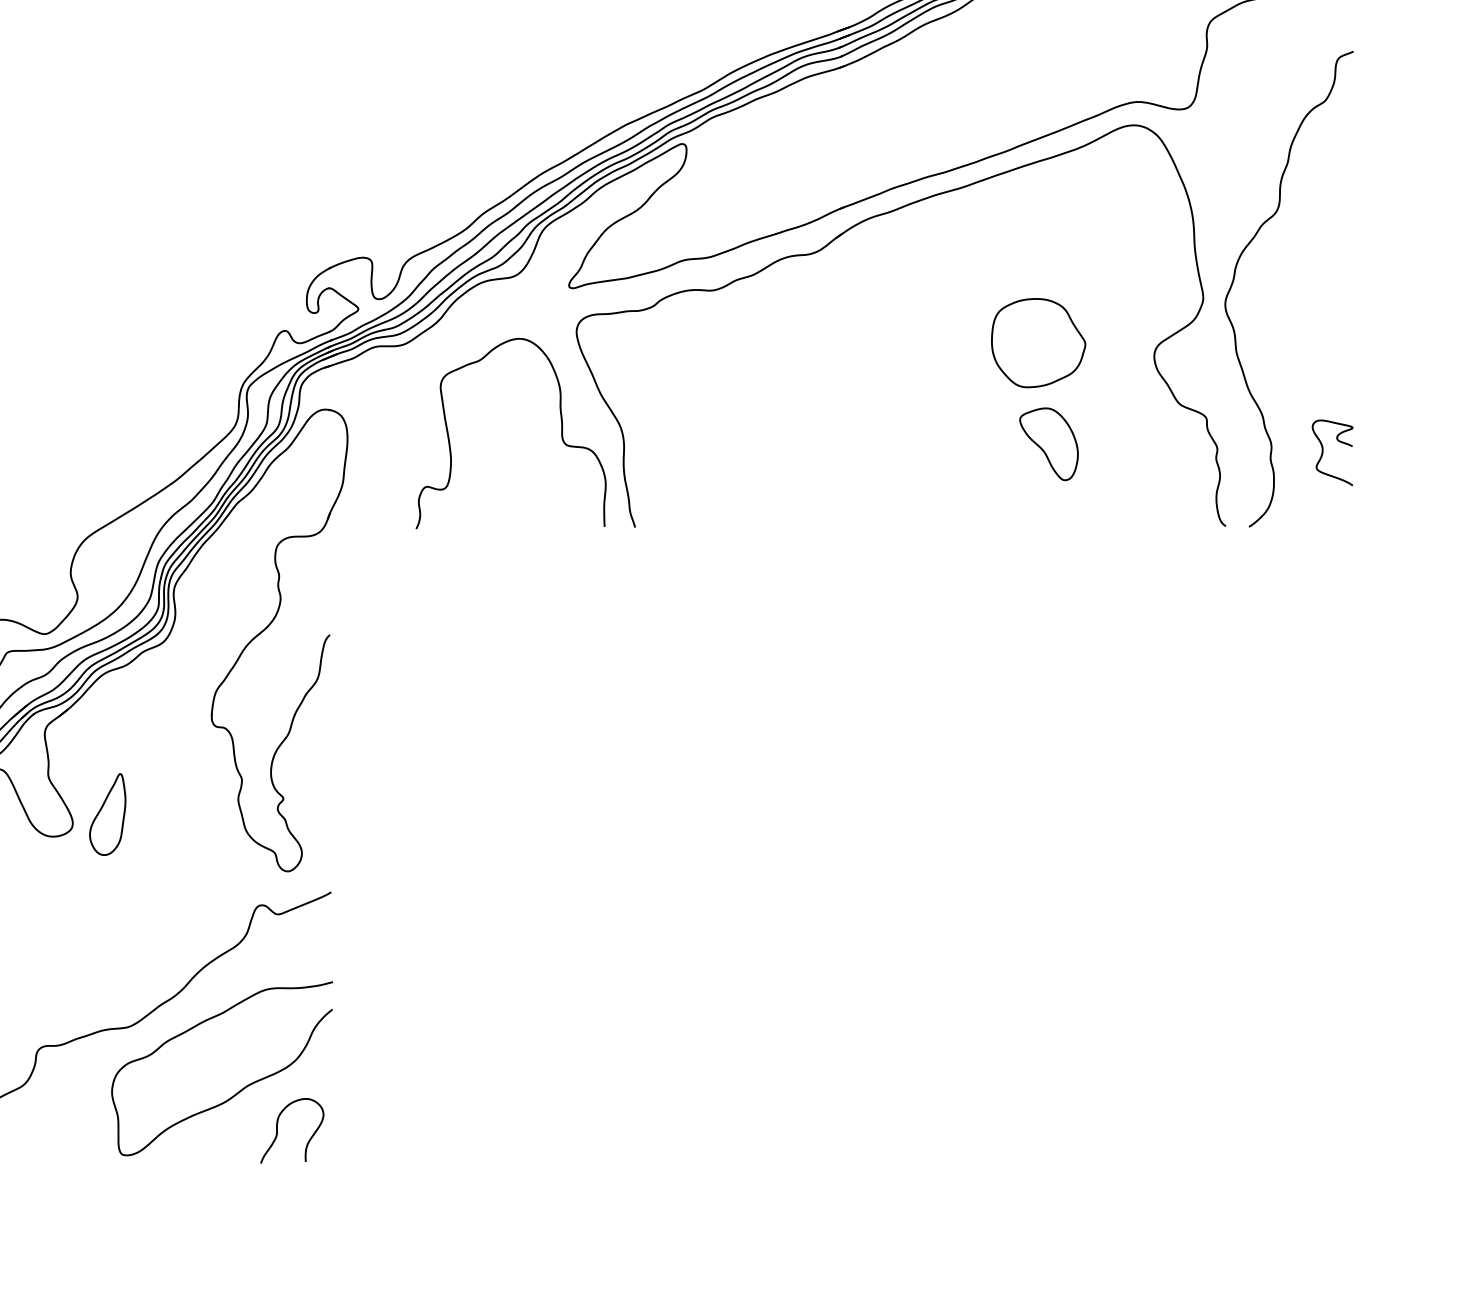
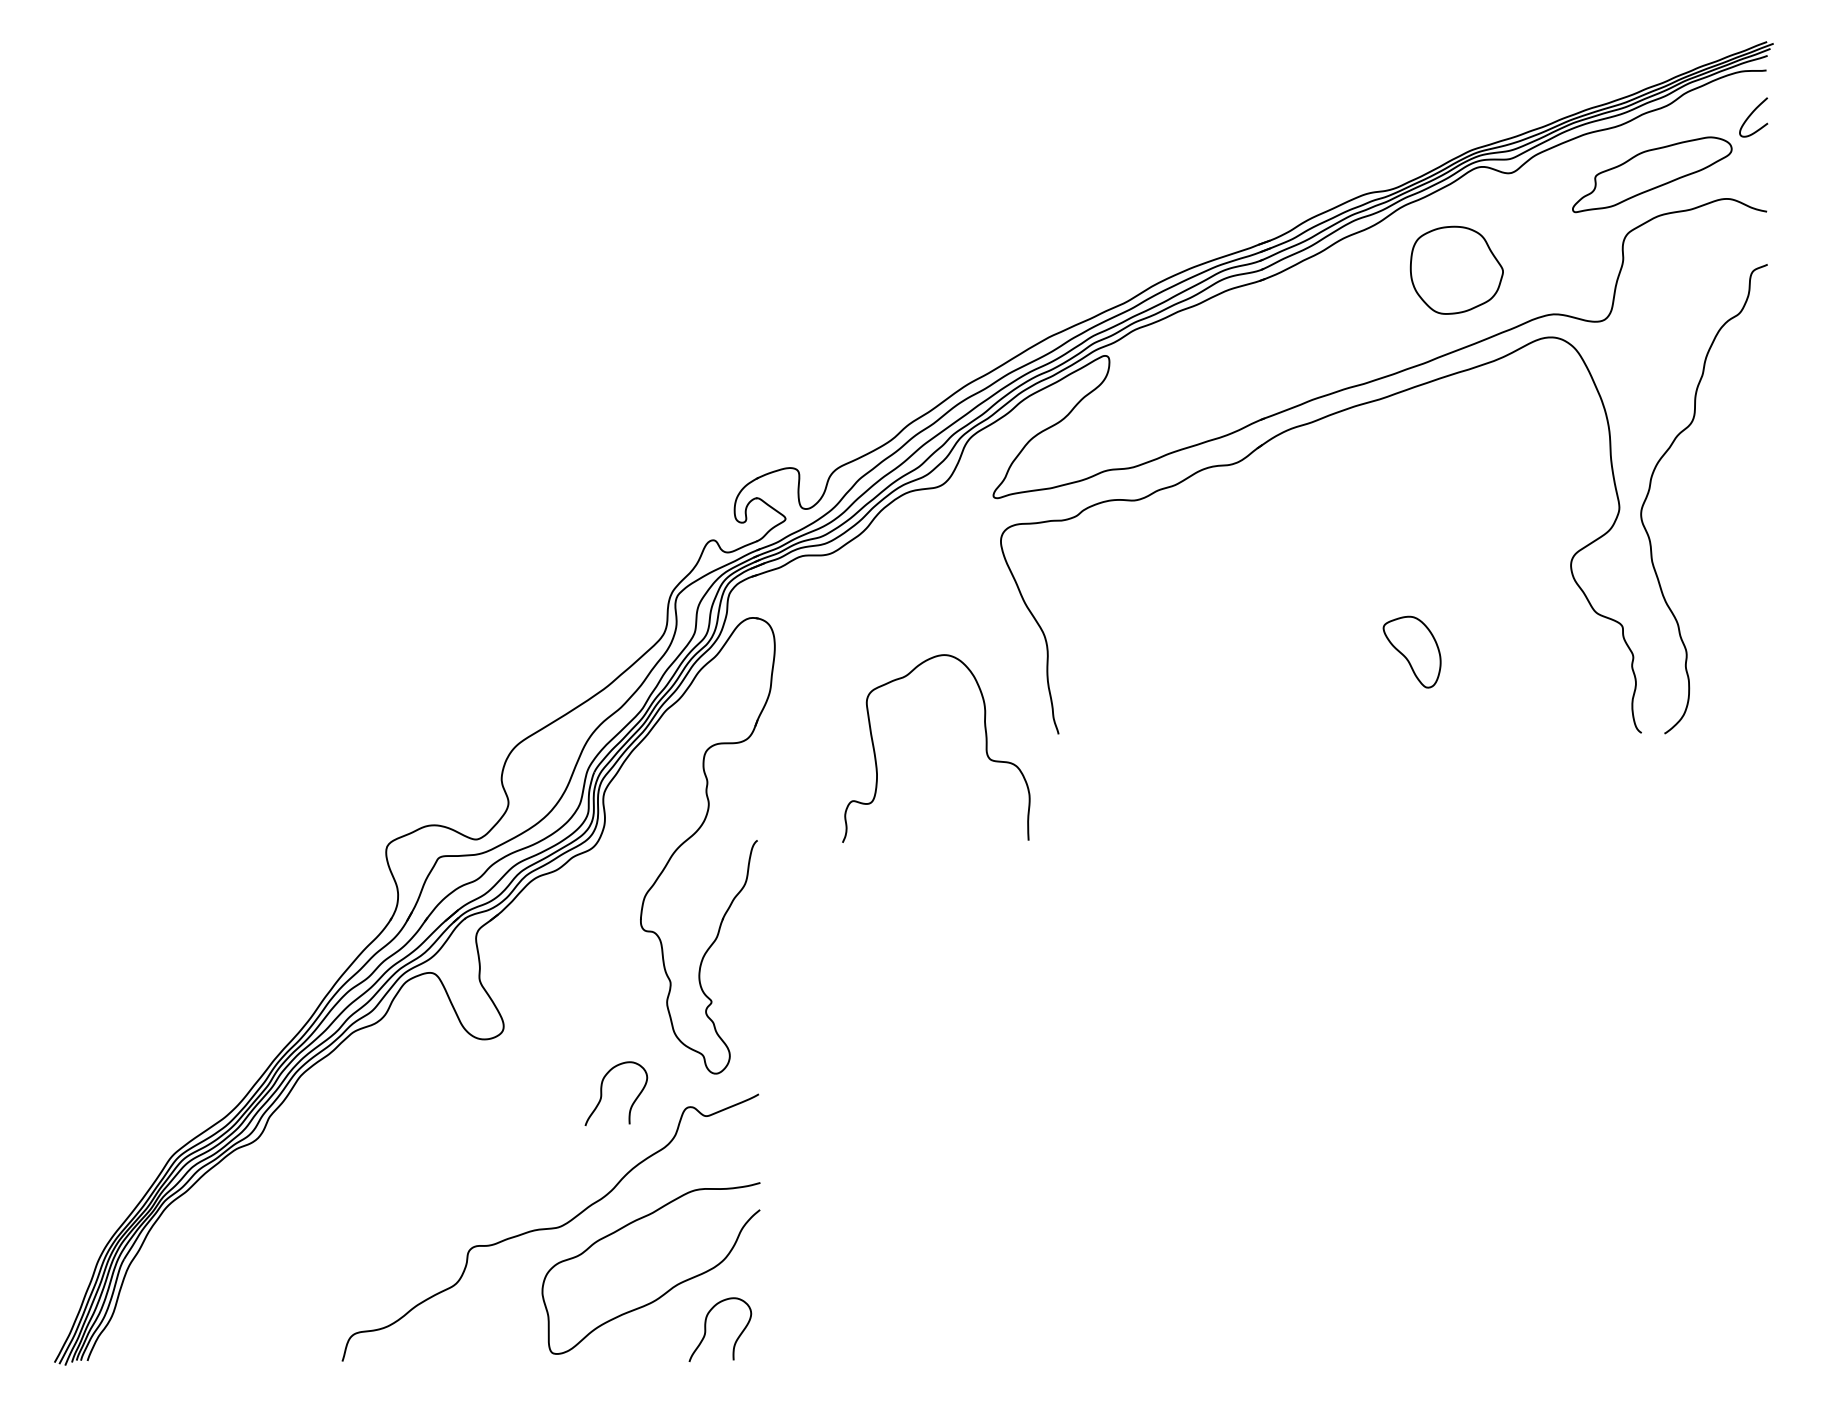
part: (1038, 342) -> (1456, 269), moved
curve: (560, 433) -> (985, 748), moved
part: (1048, 443) -> (1411, 651), moved
curve: (1323, 450) -> (1738, 658), removed
part: (107, 814) -> (537, 1017), removed
curve: (172, 891) -> (602, 1093), added

